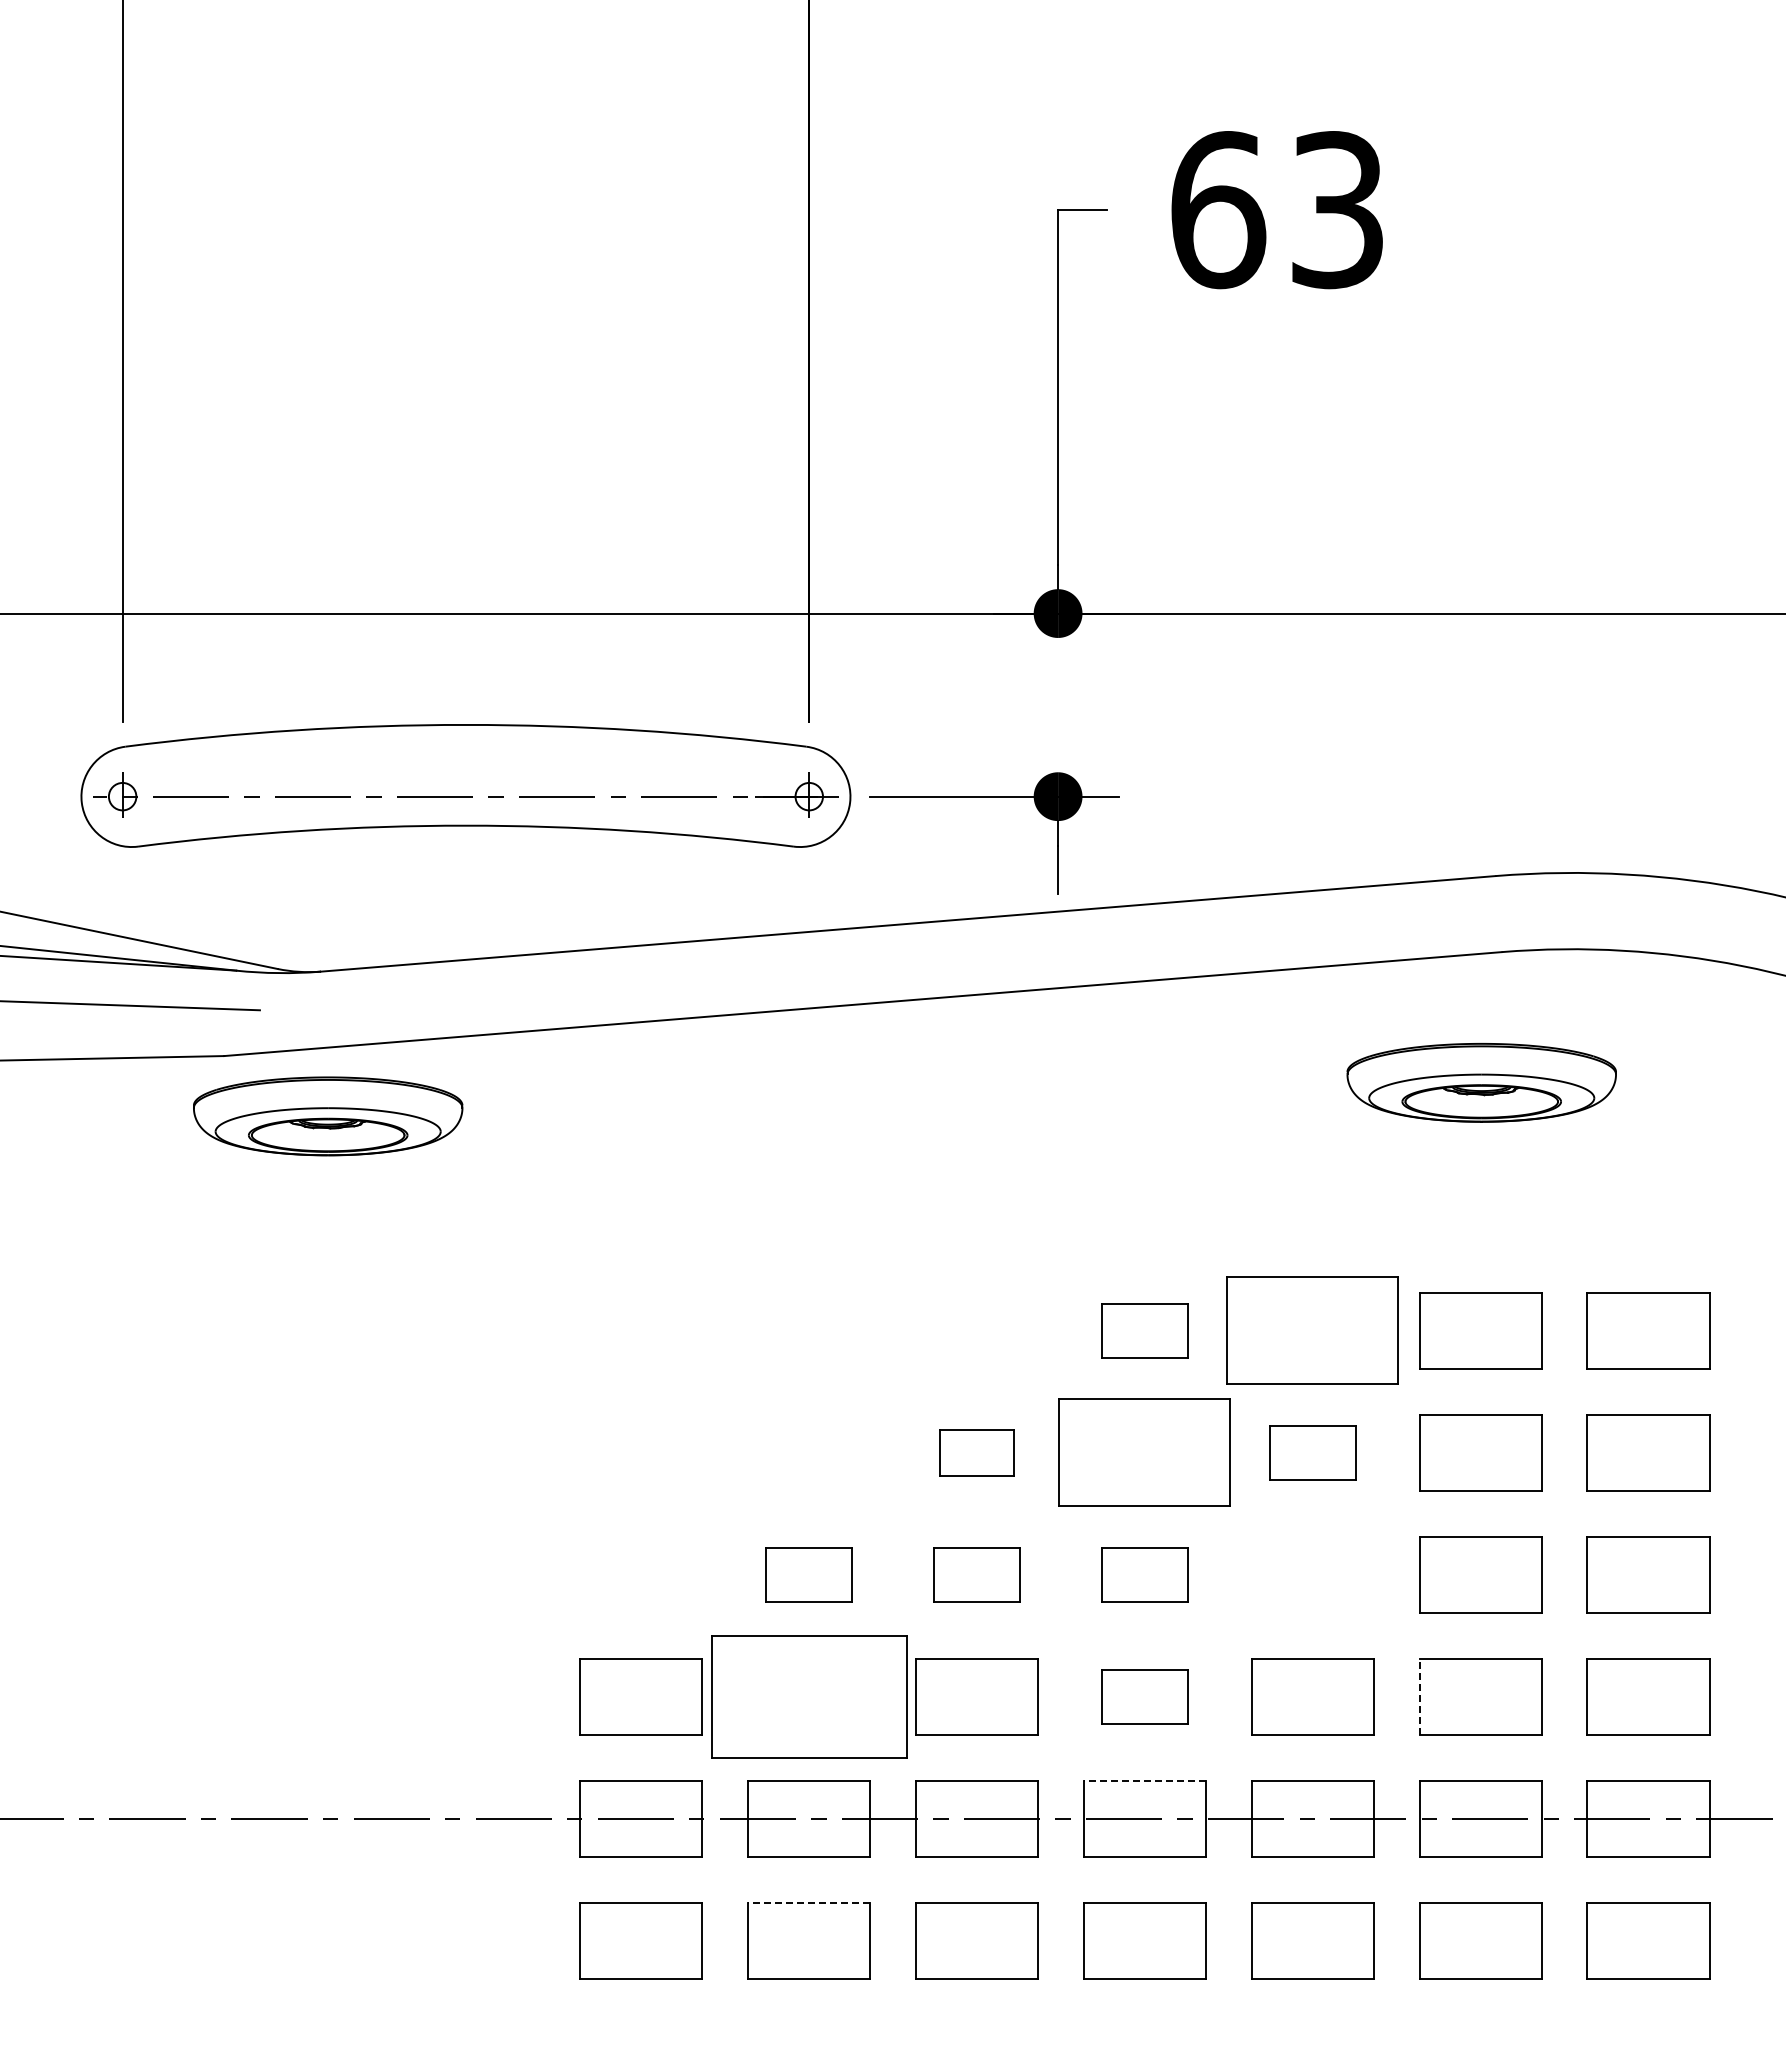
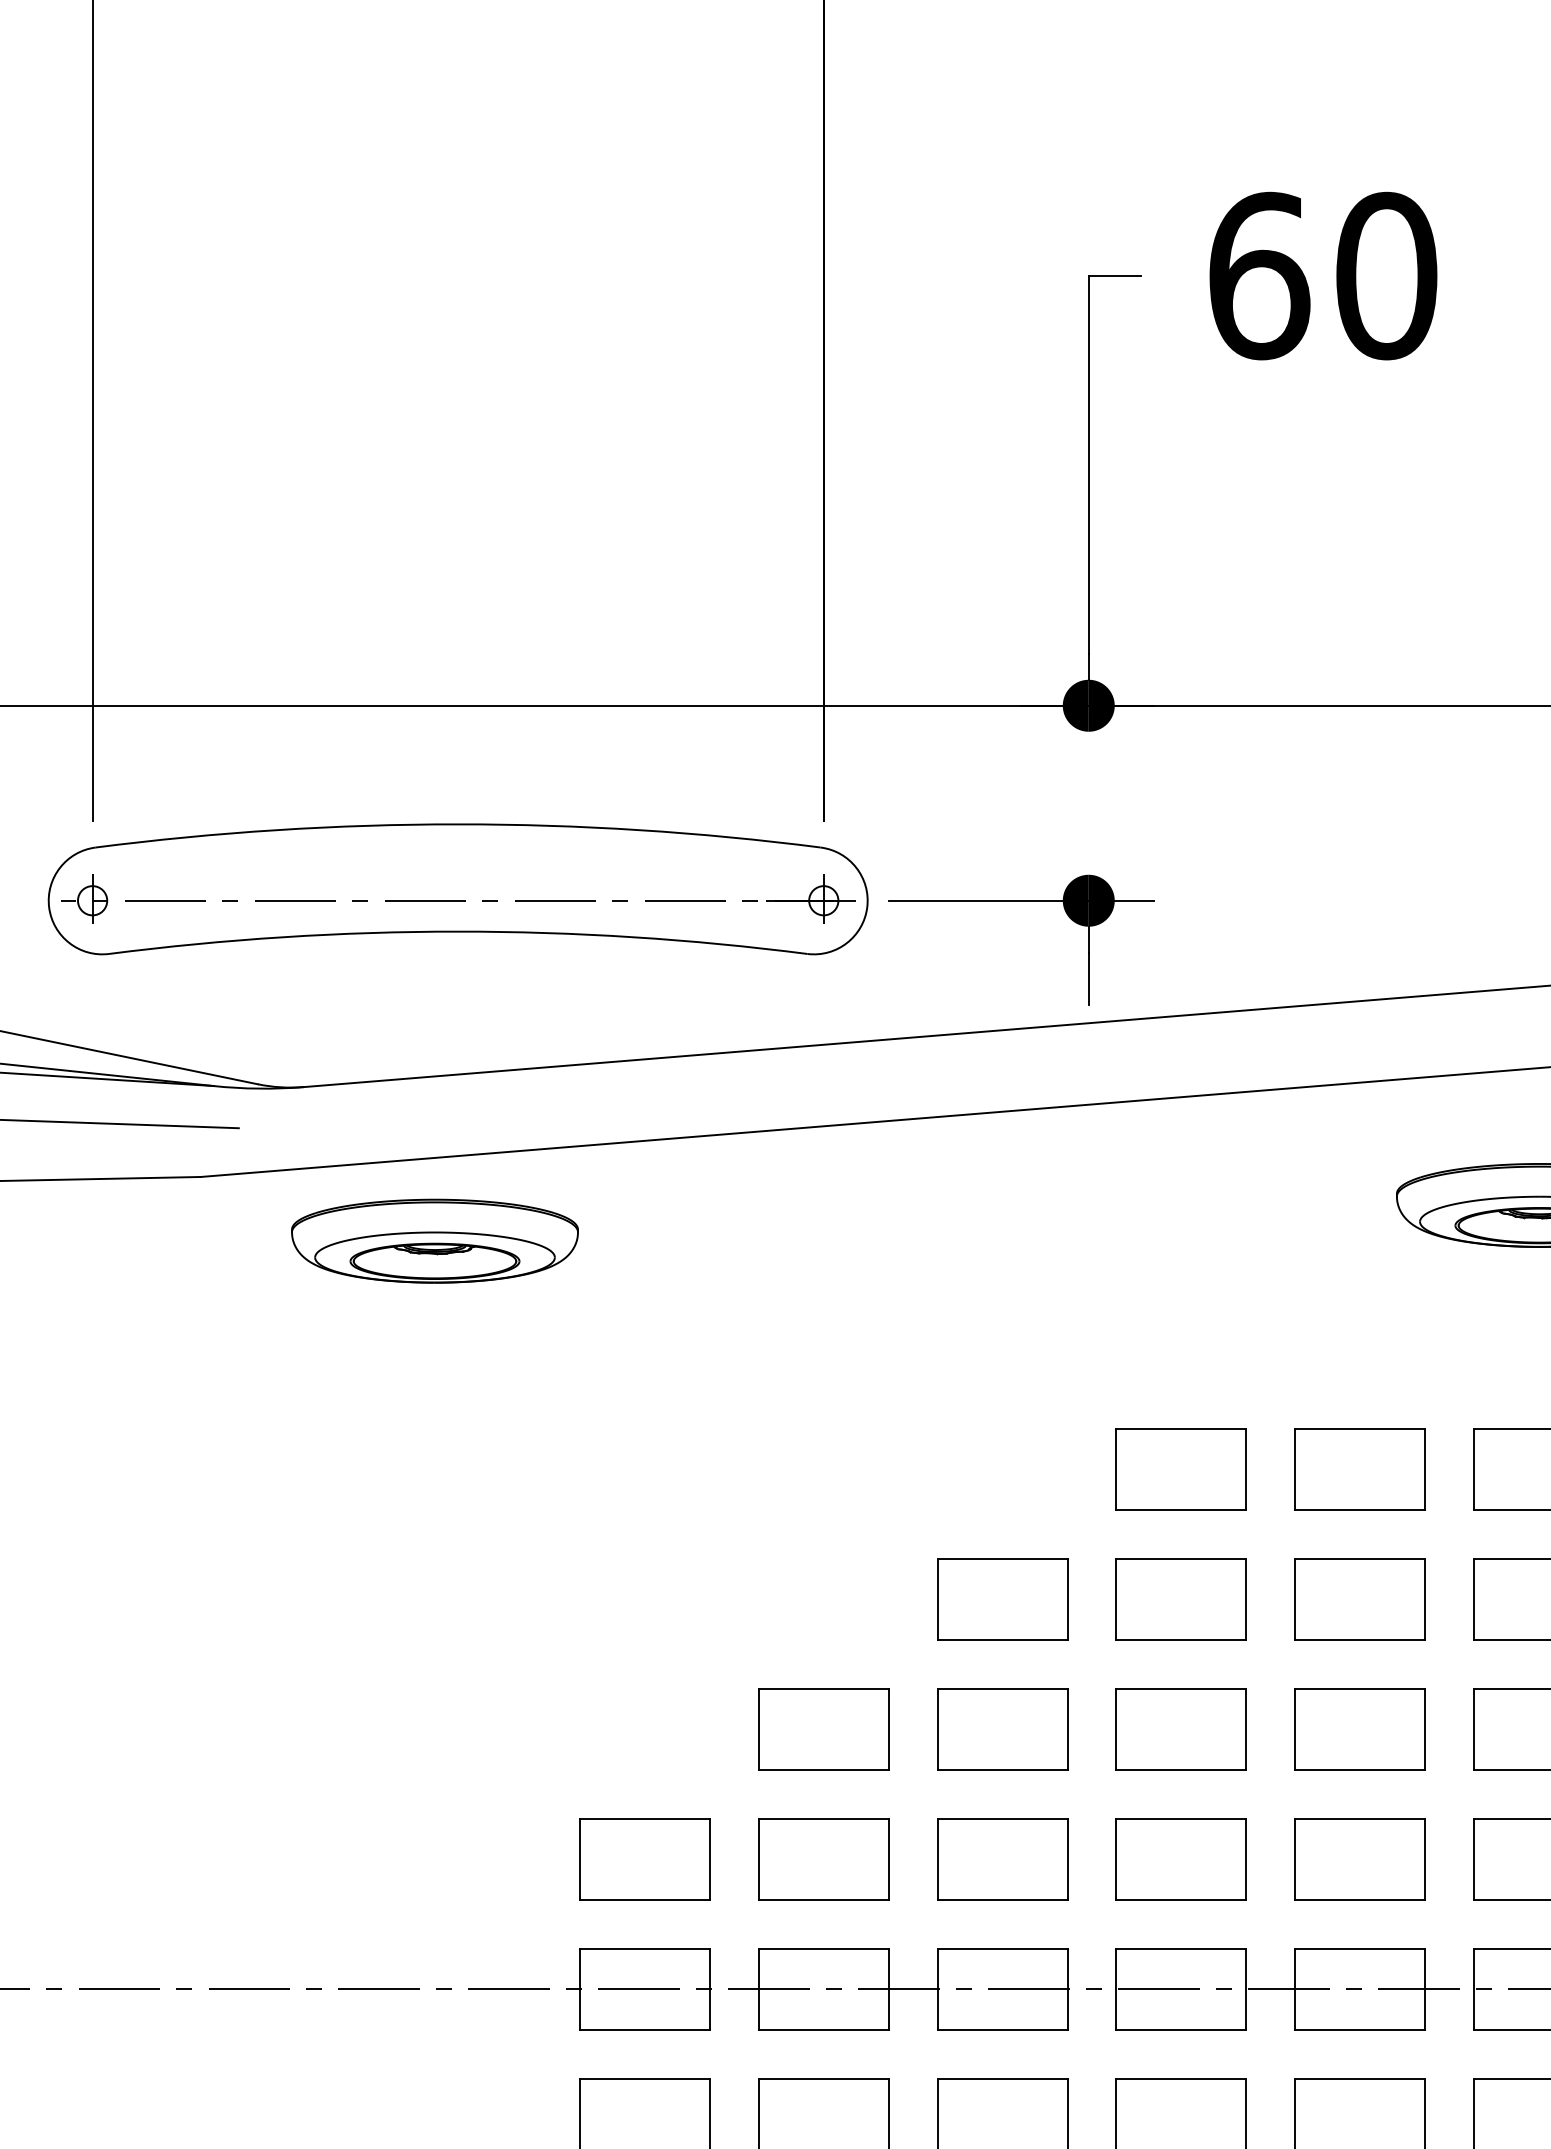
text: (1337, 210) -> (1386, 276), 63 -> 60
part: (328, 1116) -> (435, 1241), moved
part: (1144, 1330) -> (1180, 1469), size x1.43
part: (1312, 1330) -> (1359, 1469), size x0.71
part: (976, 1452) -> (1001, 1599), size x1.67
part: (1144, 1452) -> (1180, 1599), size x0.71
part: (1312, 1452) -> (1359, 1599), size x1.43
part: (808, 1574) -> (822, 1729), size x1.43
part: (976, 1574) -> (1001, 1729), size x1.43
part: (1144, 1574) -> (1180, 1729), size x1.43
part: (1312, 1574) -> (1359, 1729), added
part: (808, 1696) -> (822, 1858), size x0.62
part: (1144, 1696) -> (1180, 1858), size x1.43
line: (1419, 1696) -> (1473, 1858), dashed -> solid
line: (1144, 1780) -> (1180, 1948), dashed -> solid
line: (808, 1902) -> (822, 2078), dashed -> solid

